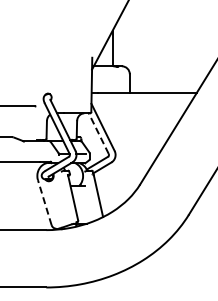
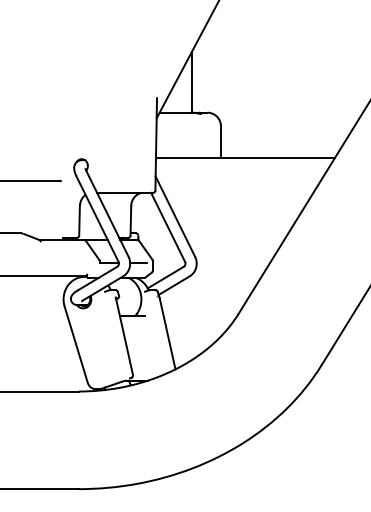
line: (98, 133) -> (167, 227), dashed -> solid
line: (44, 202) -> (75, 344), dashed -> solid

